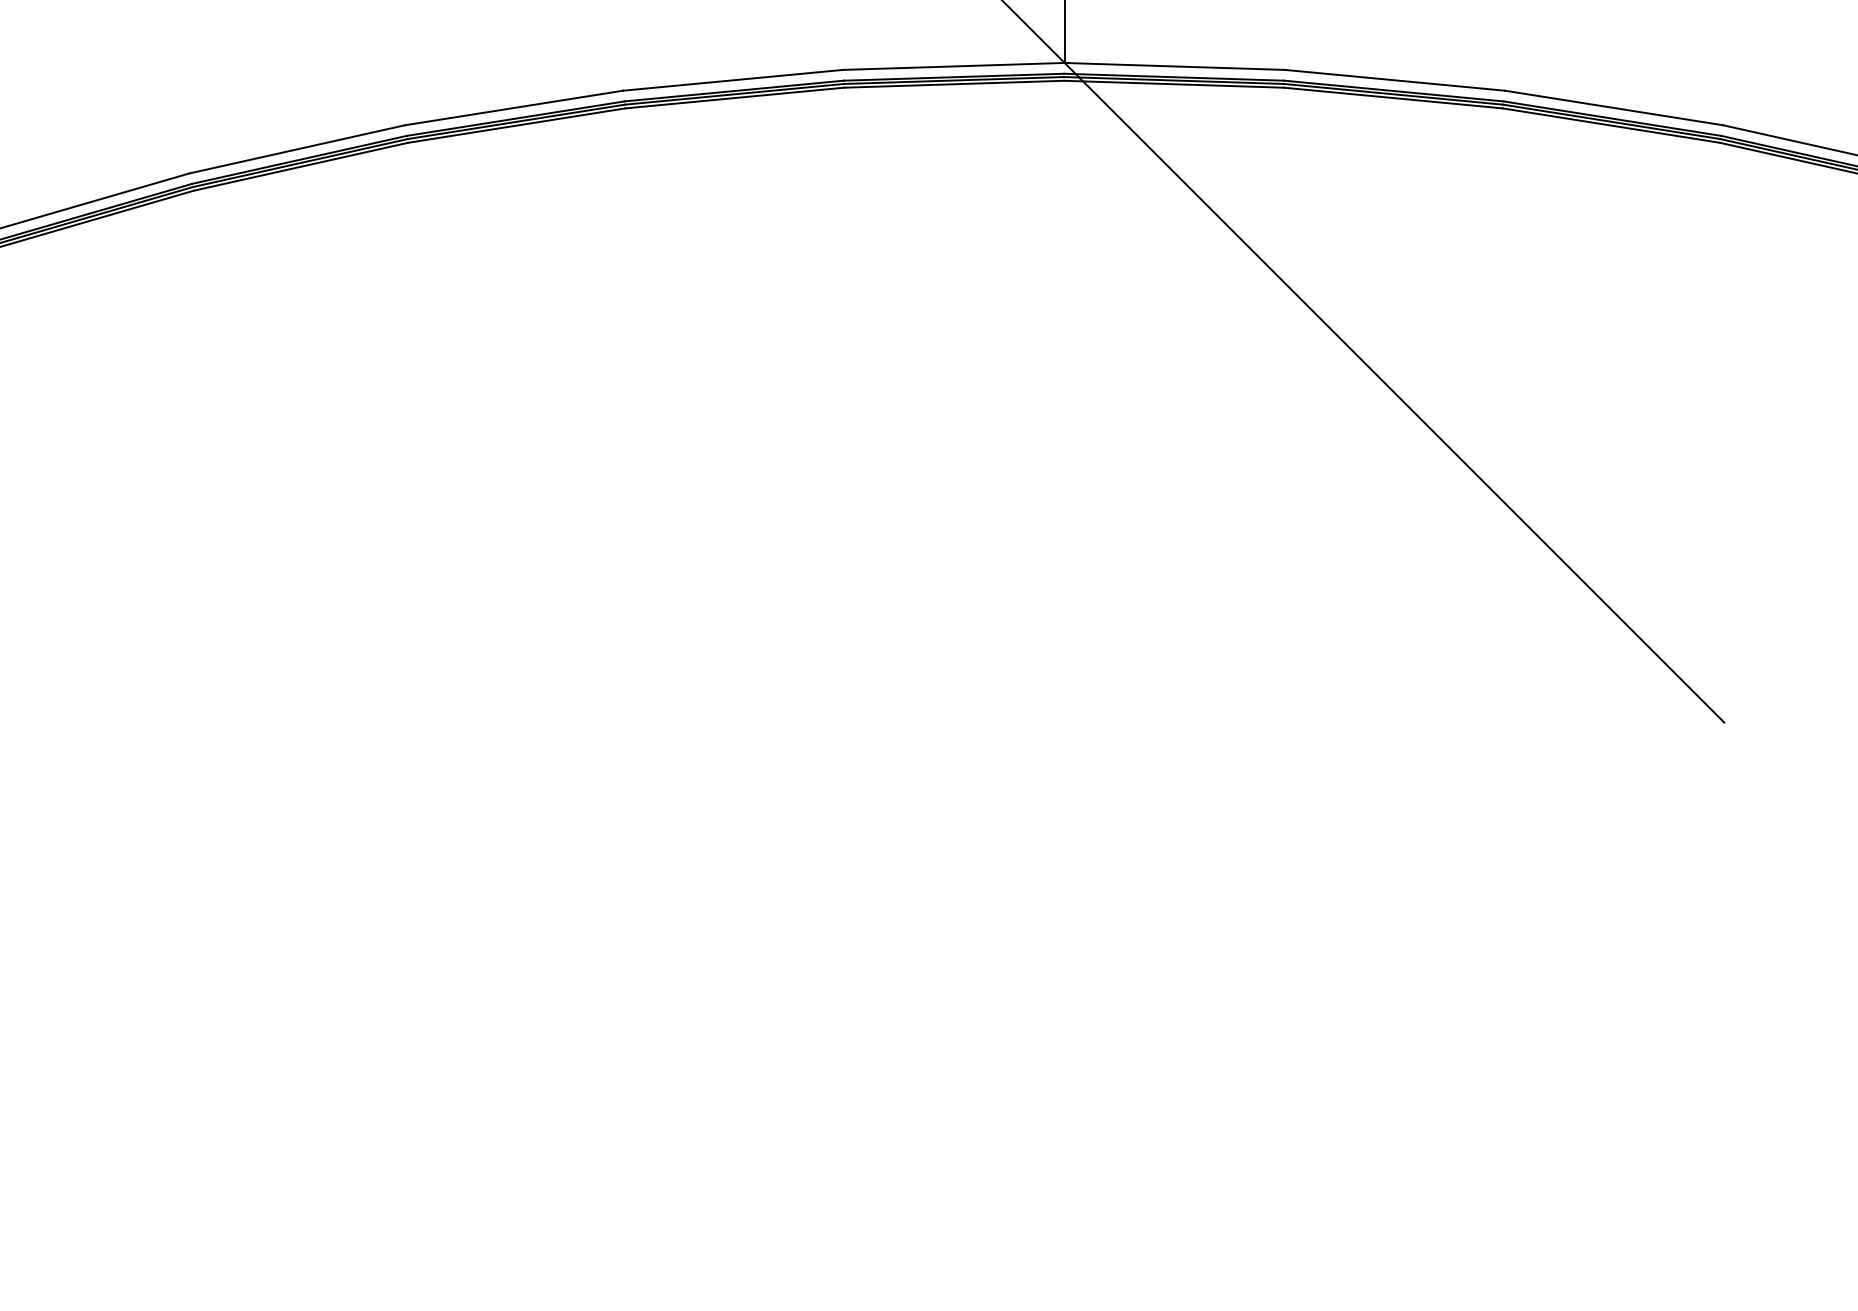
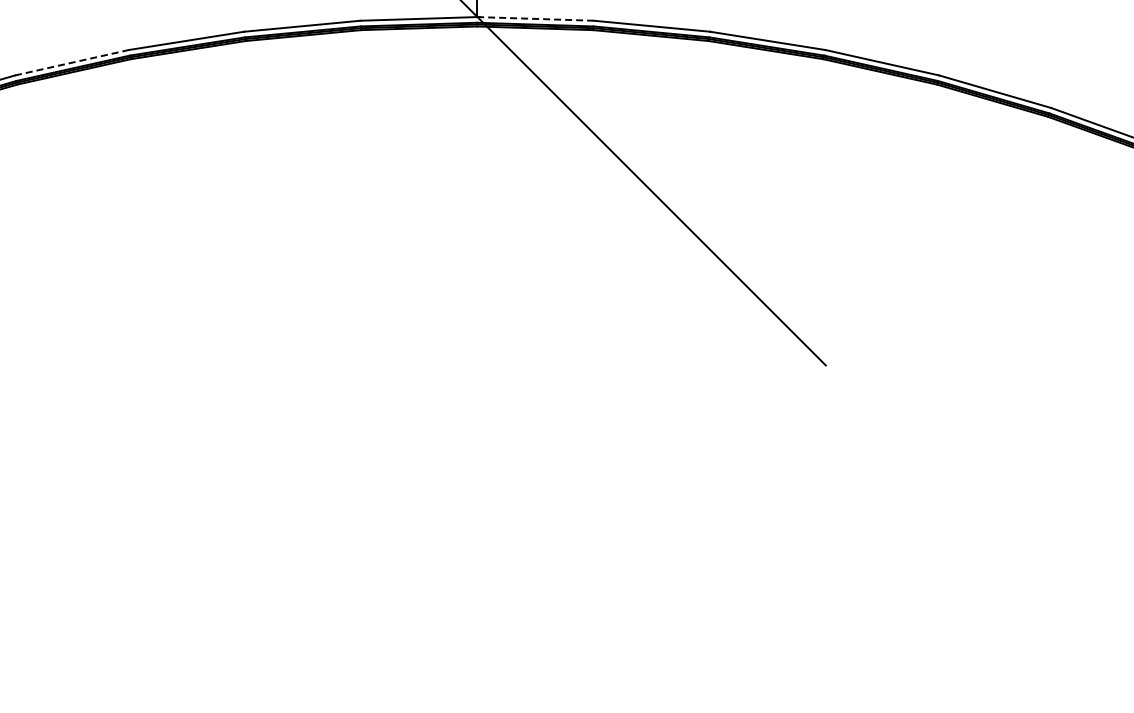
line: (1174, 65) -> (535, 18), solid -> dashed
line: (297, 148) -> (72, 62), solid -> dashed

